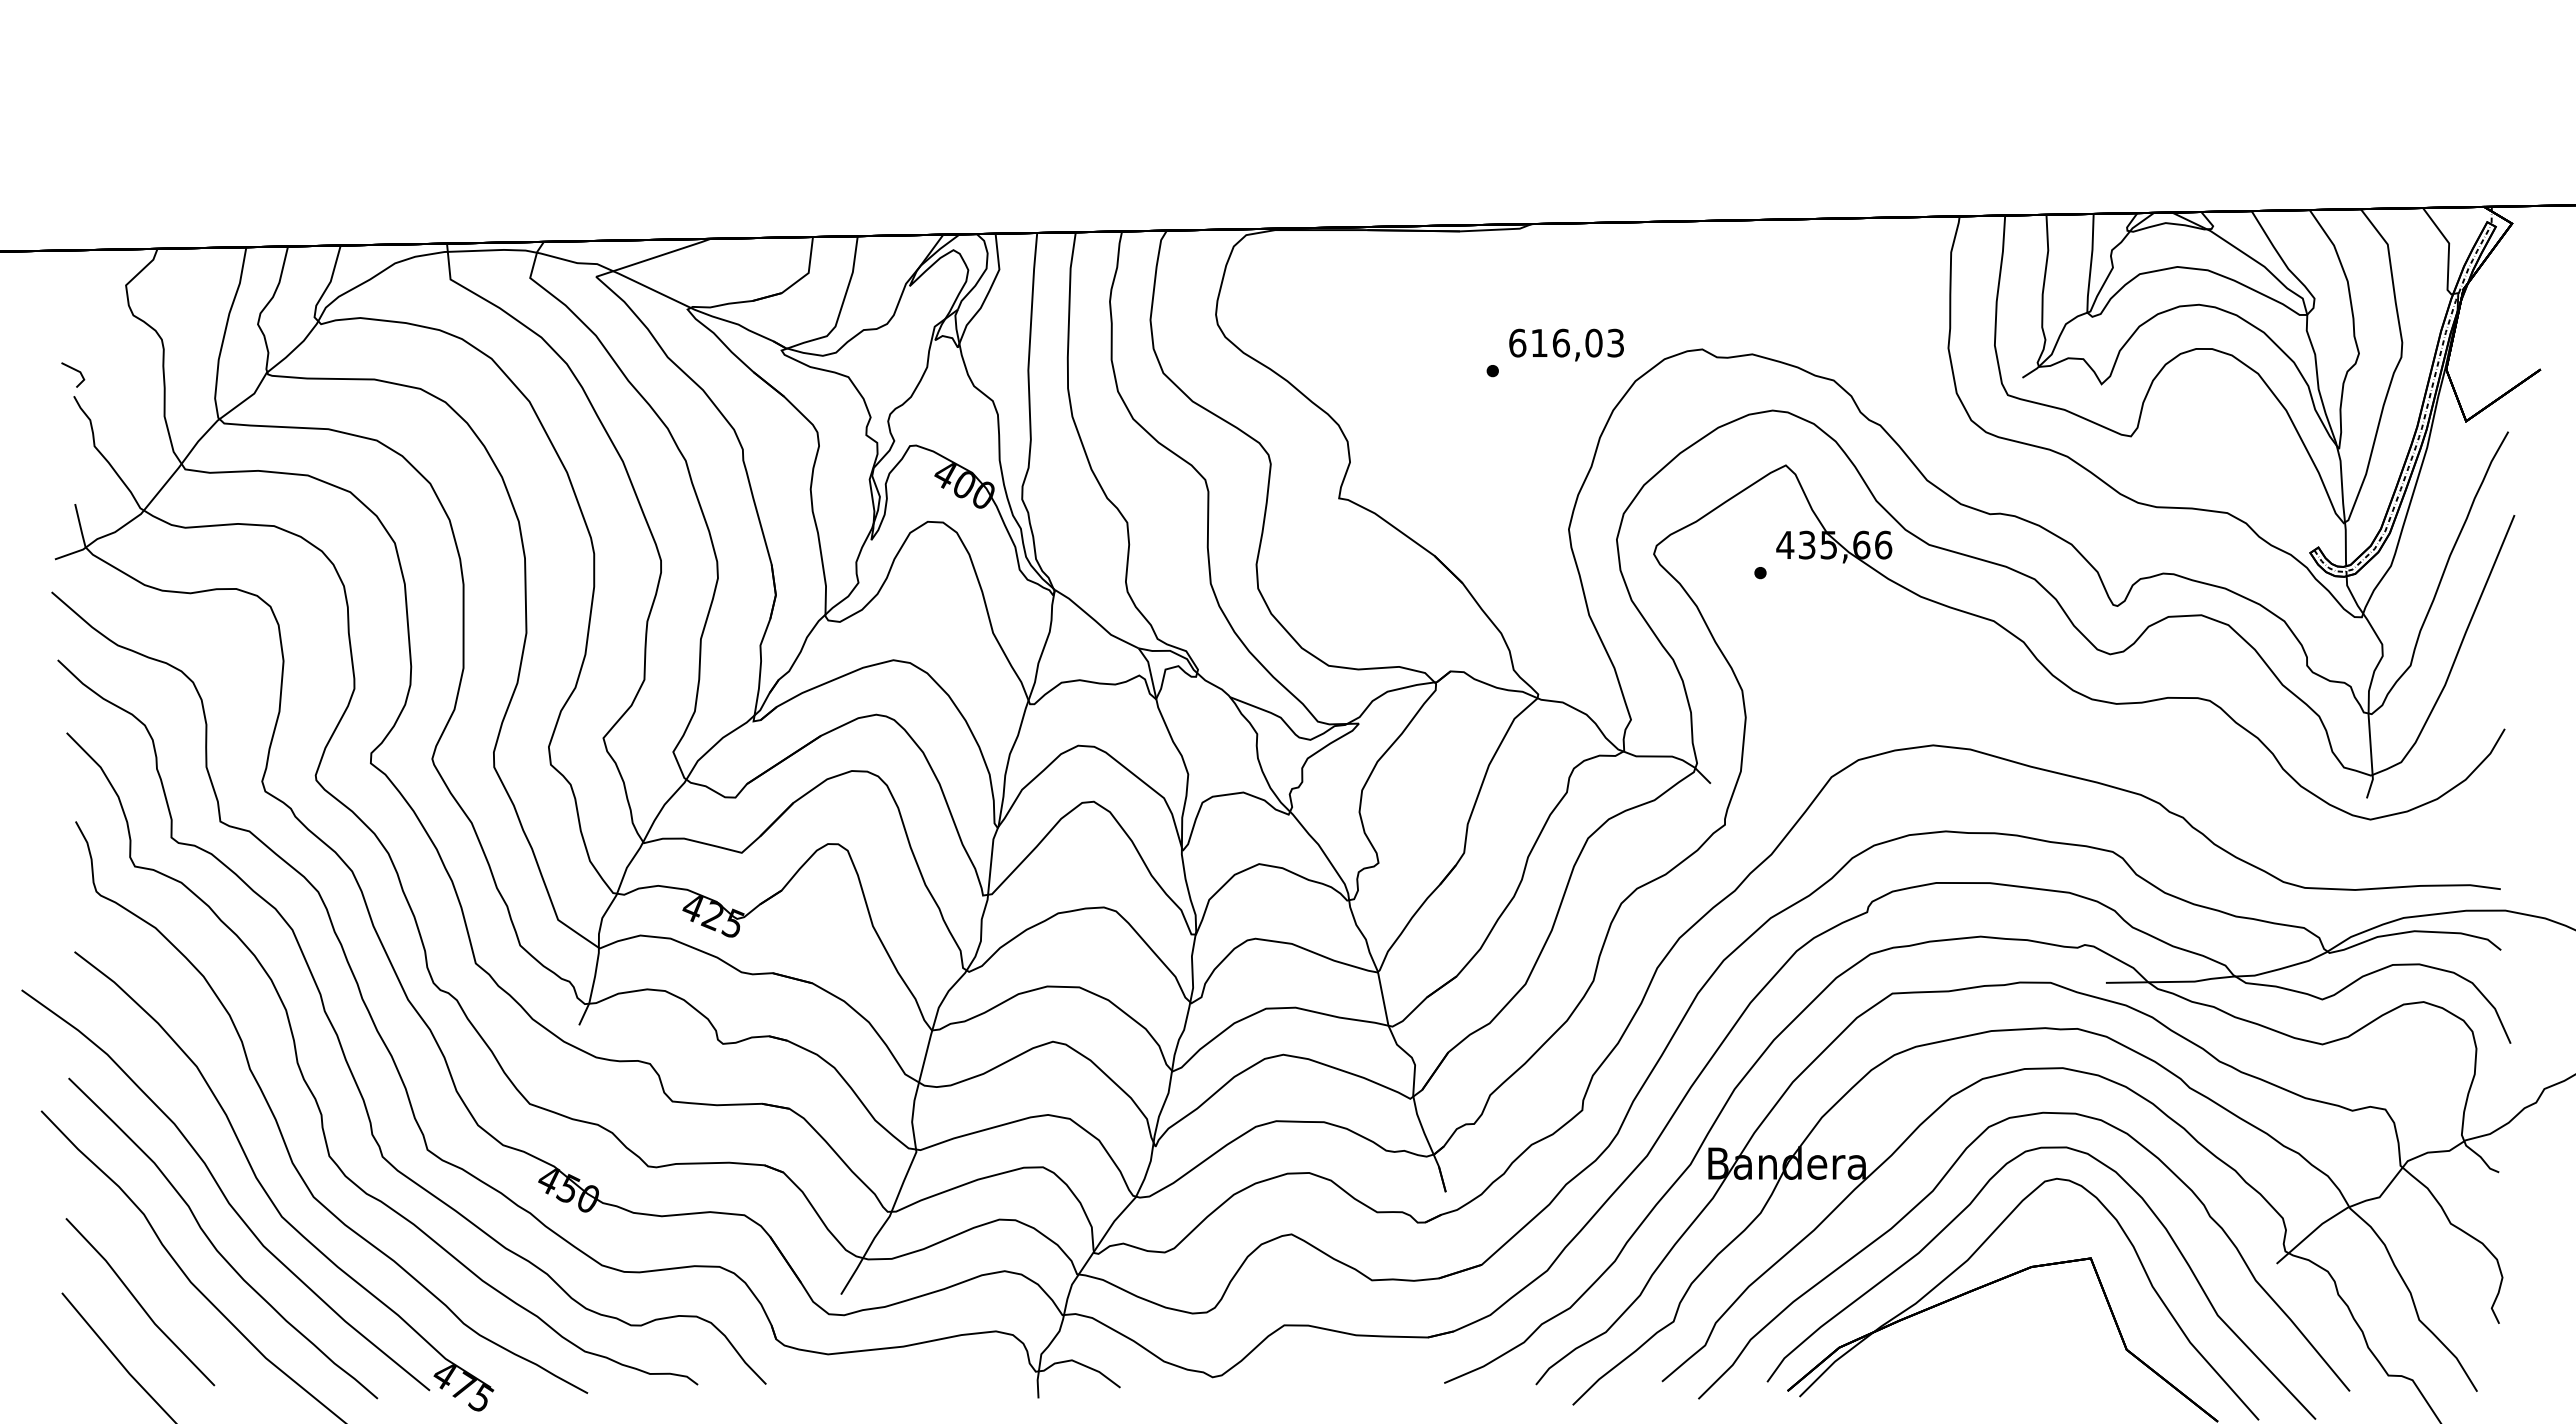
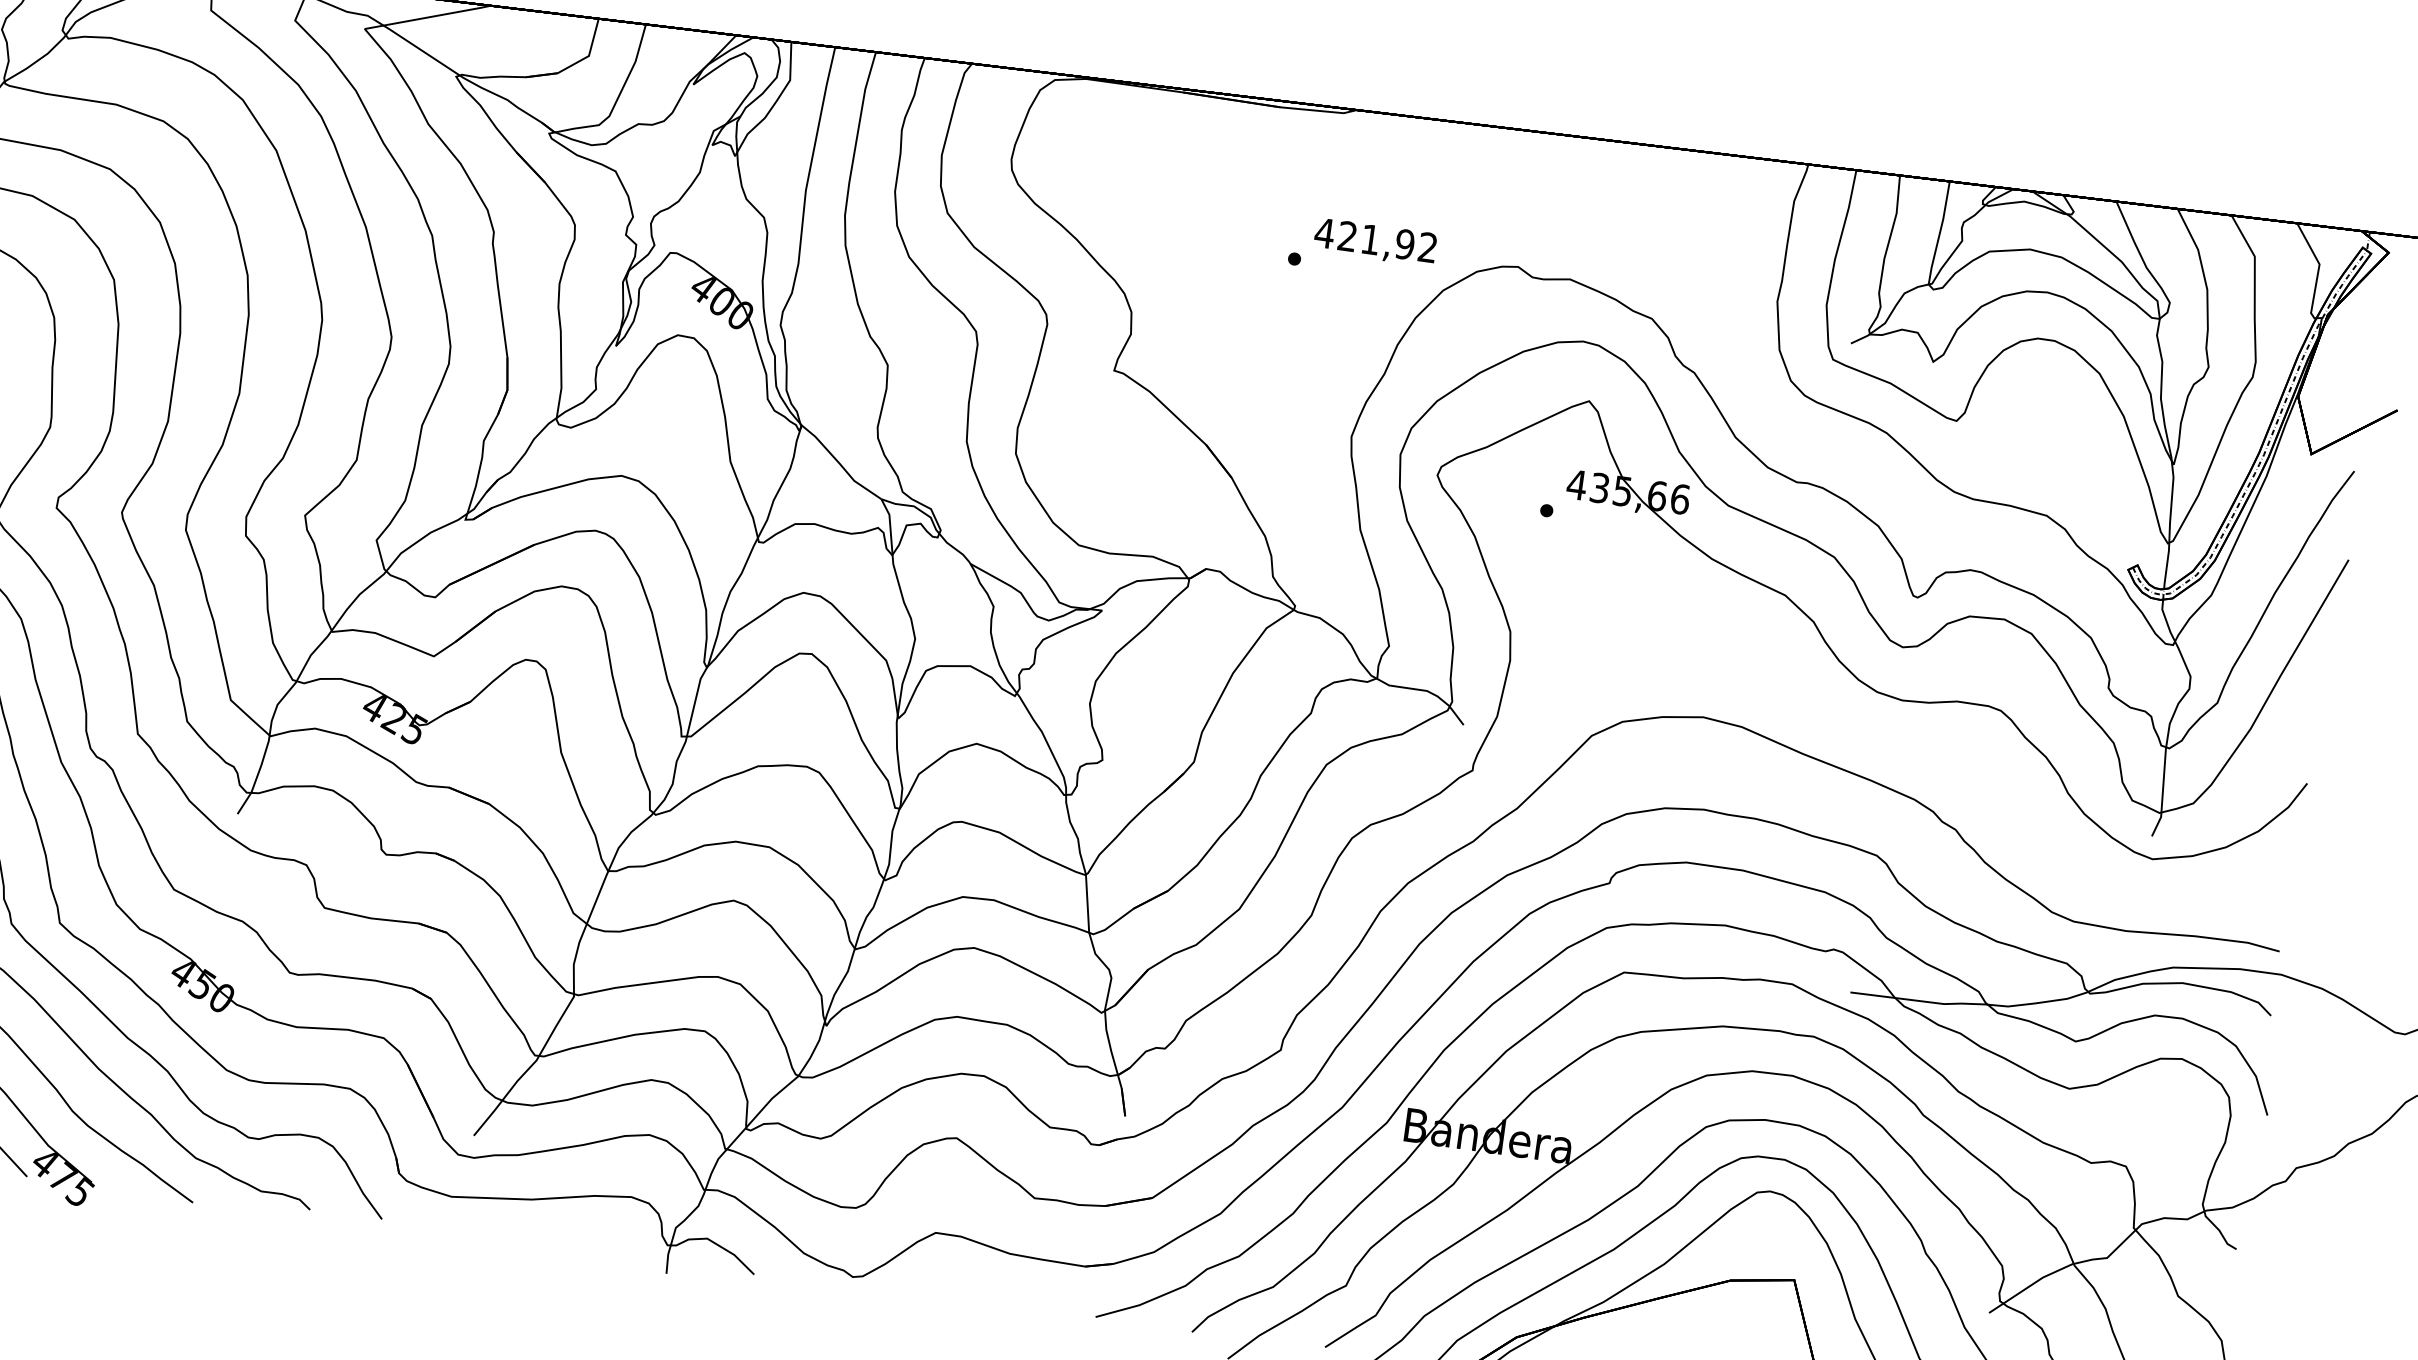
text: (1565, 342) -> (1375, 239), 616,03 -> 421,92

